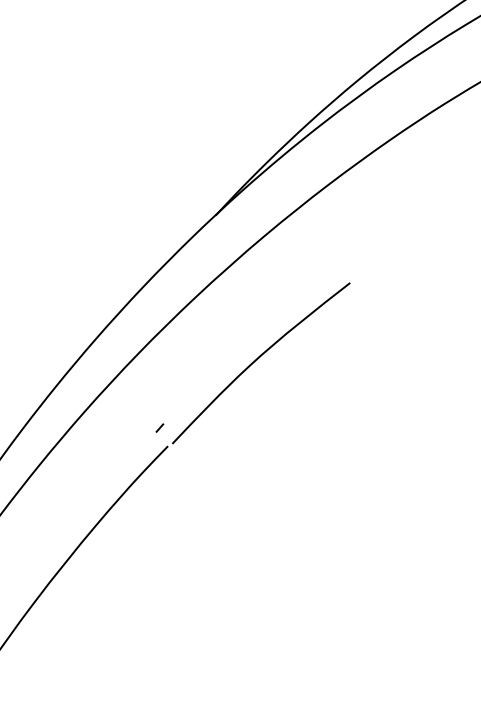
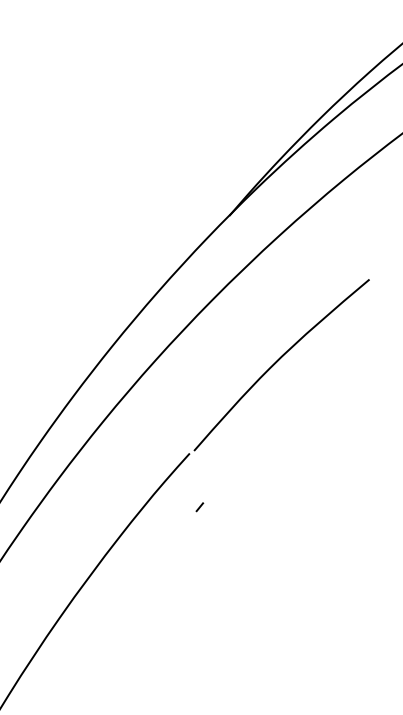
line: (159, 427) -> (199, 506), moved

